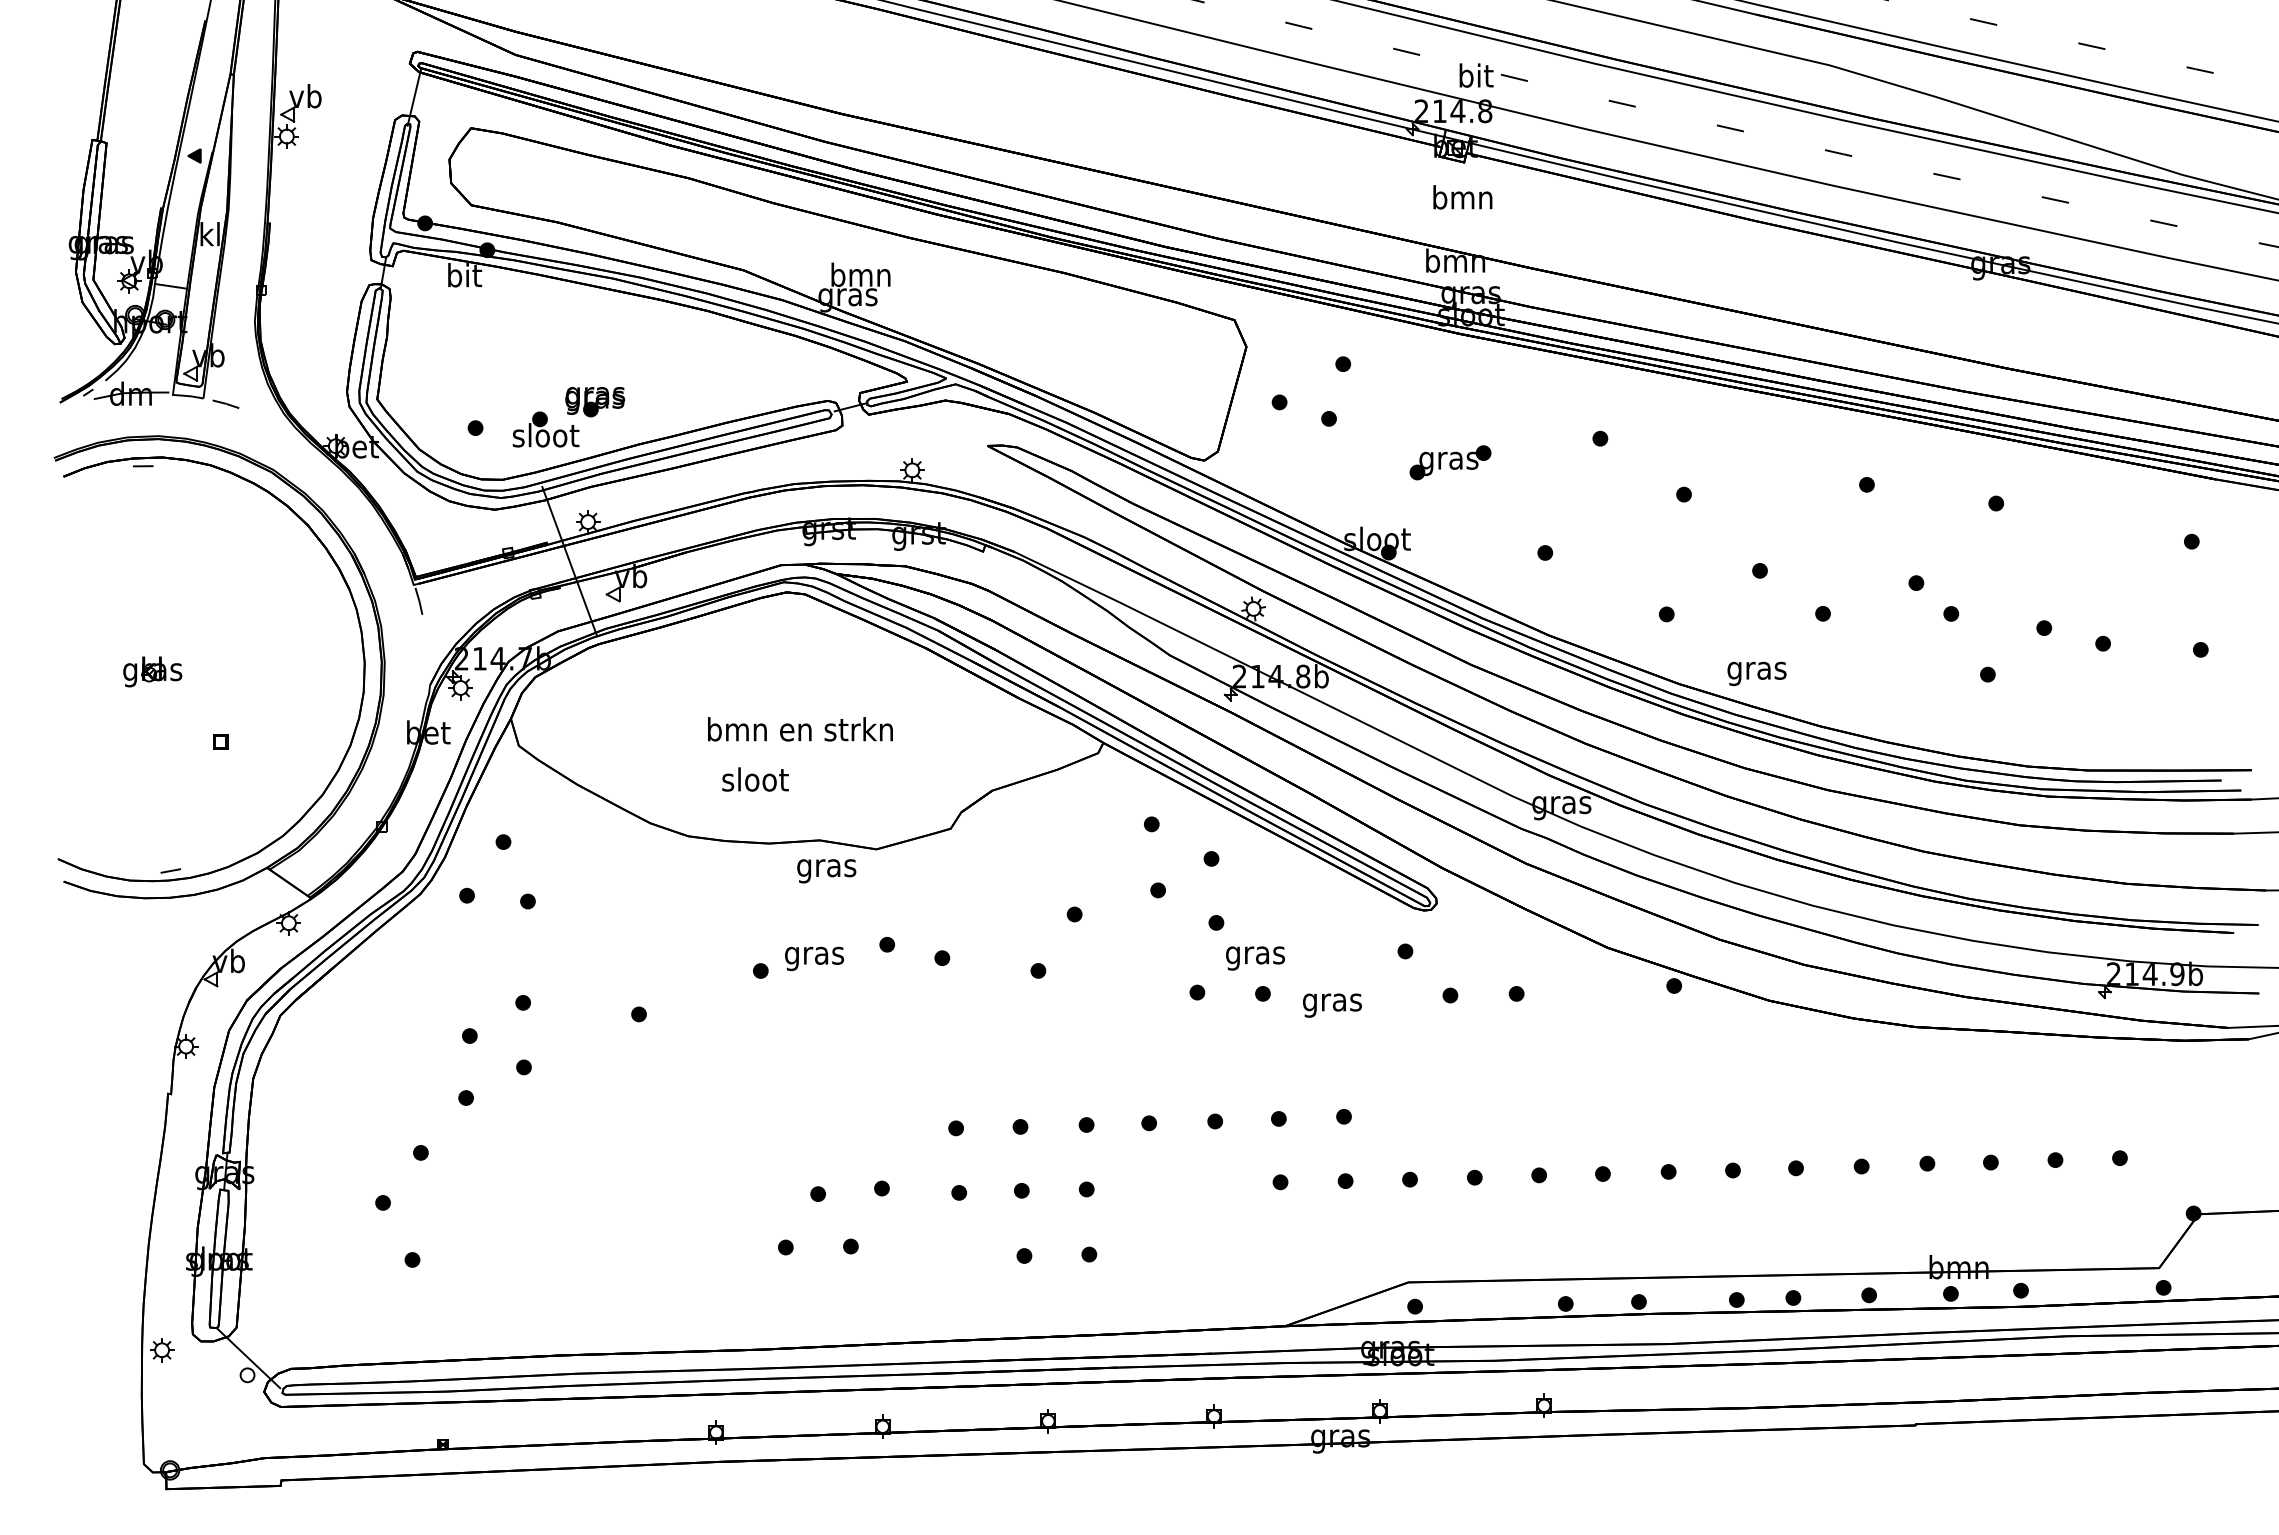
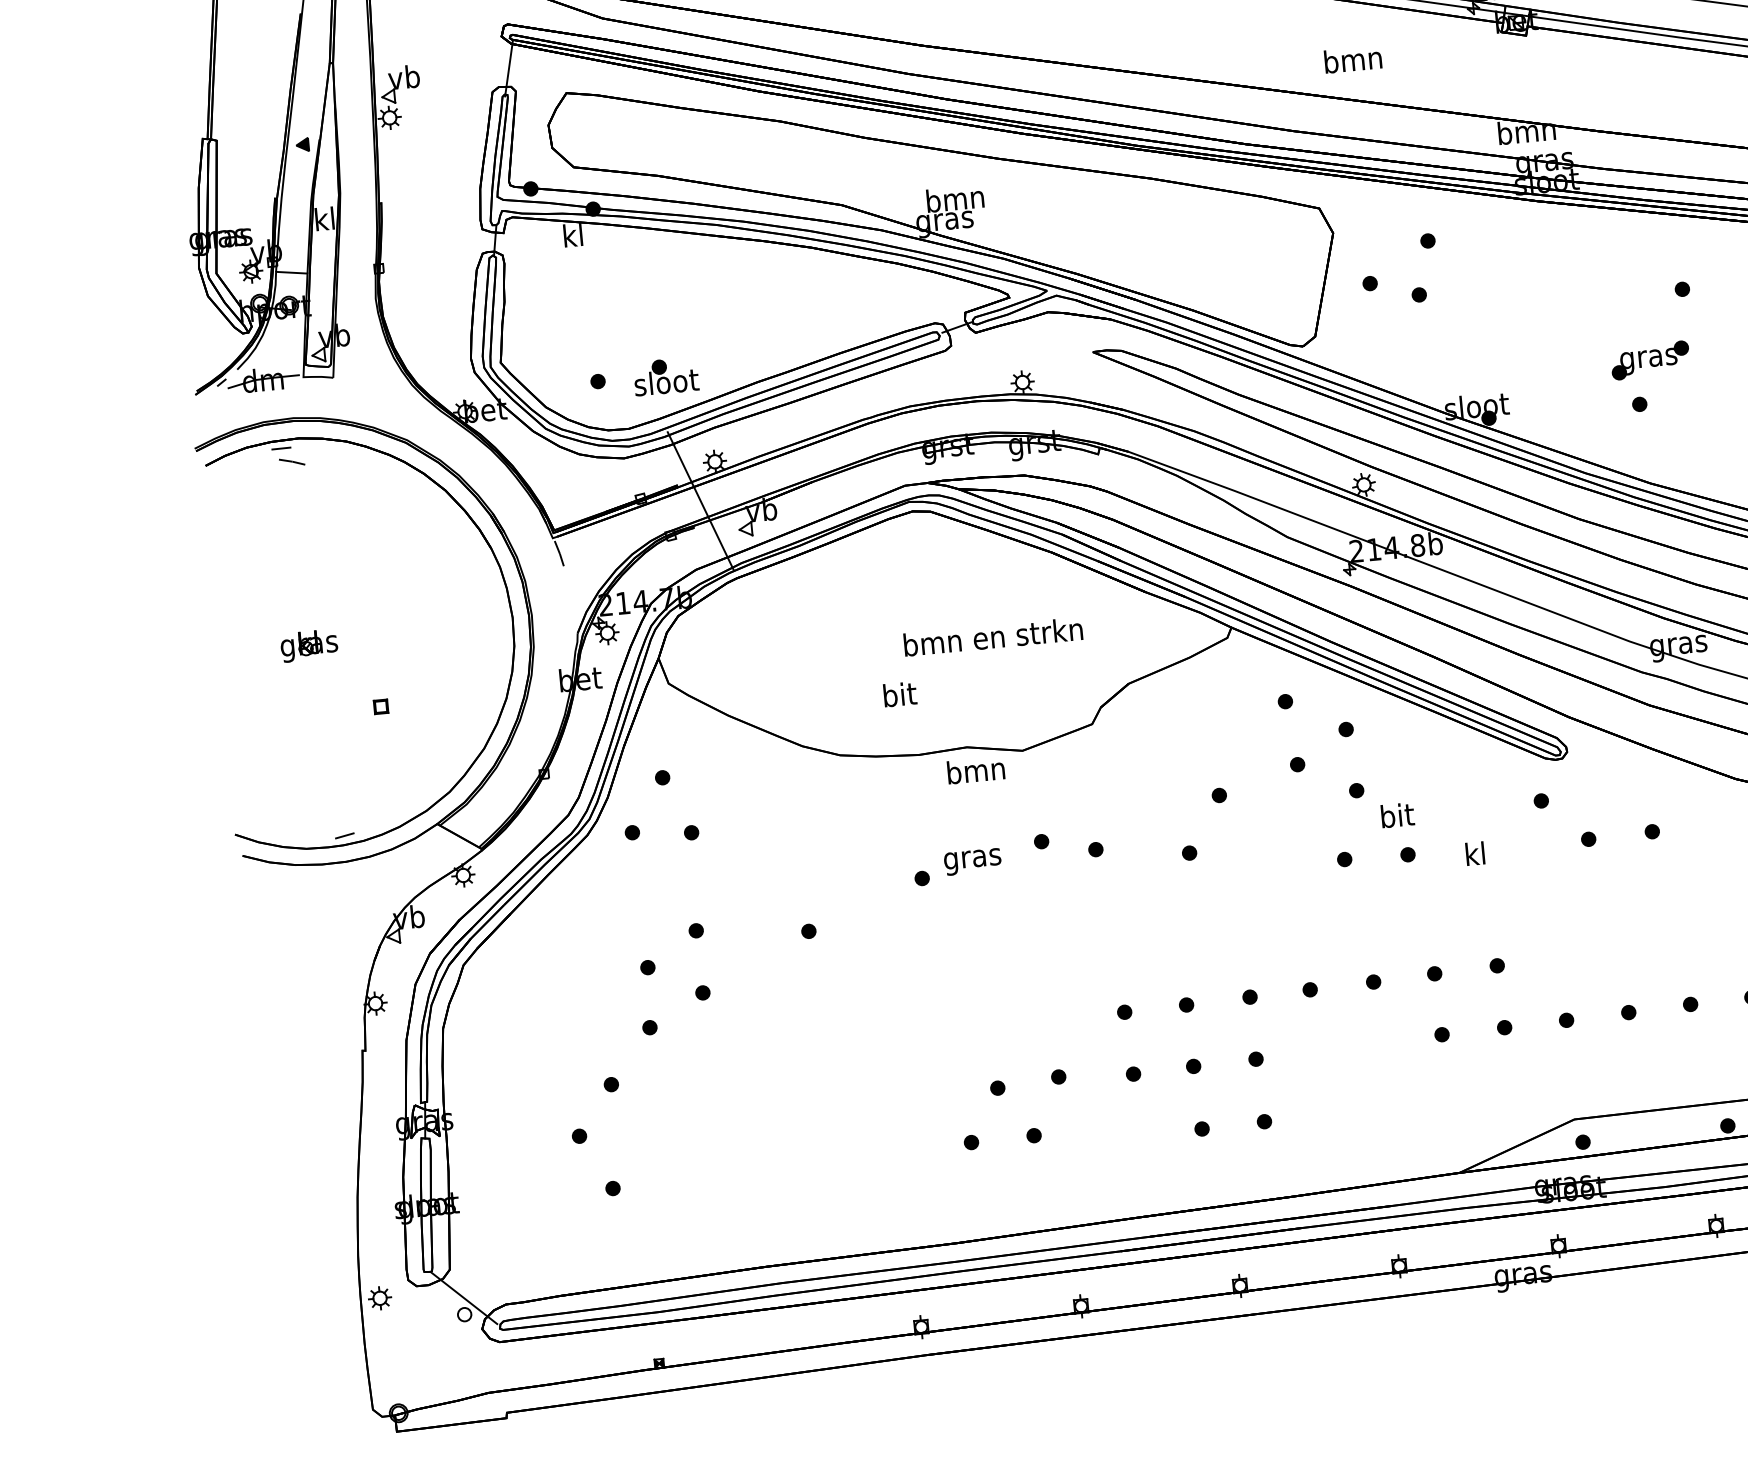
text: (1462, 197) -> (1352, 59), moved
text: (465, 275) -> (574, 235), bit -> kl
part: (595, 402) -> (711, 345), removed
line: (225, 403) -> (291, 461), moved
part: (1450, 462) -> (1650, 360), moved
text: (800, 729) -> (993, 637), moved
text: (755, 779) -> (899, 694), sloot -> bit
text: (826, 867) -> (976, 772), gras -> bmn
text: (1255, 955) -> (1397, 818), gras -> bit
text: (1331, 1002) -> (1474, 856), gras -> kl

